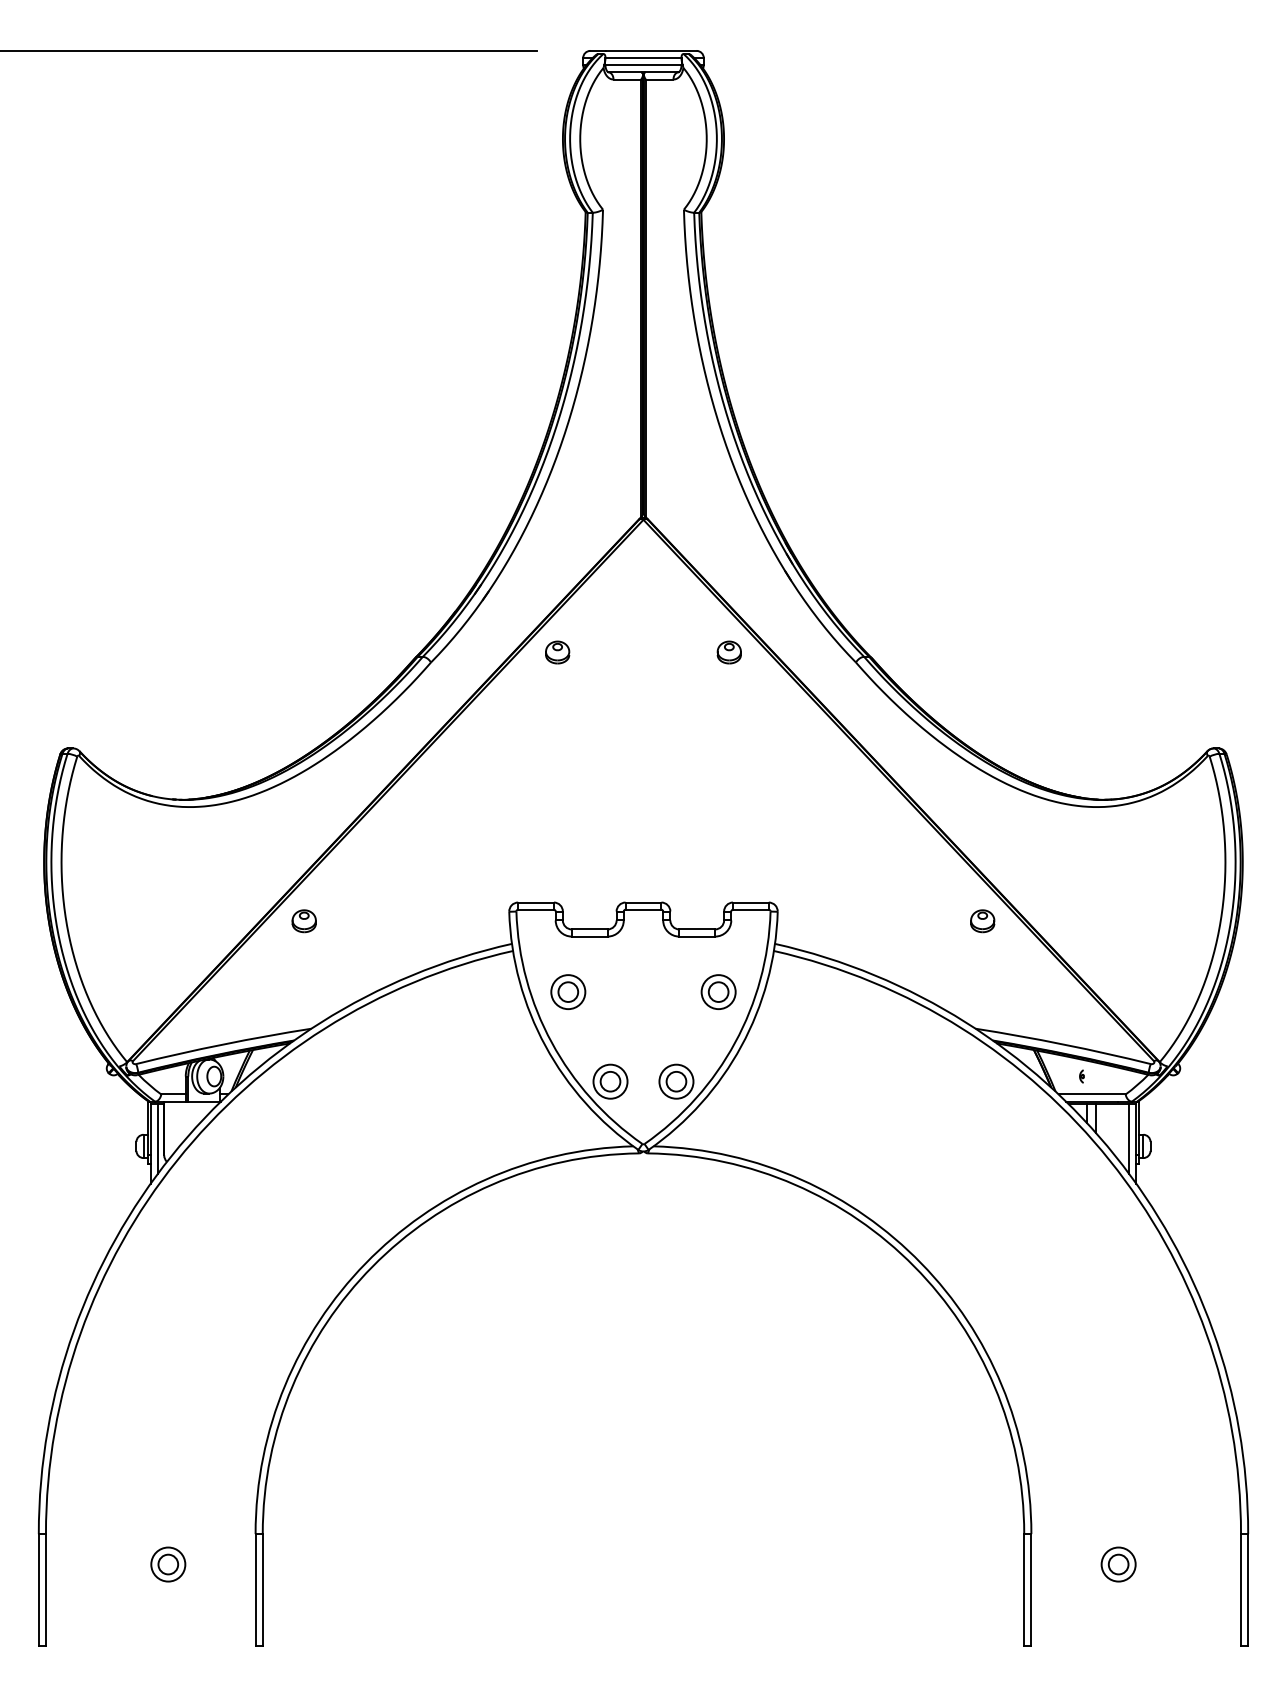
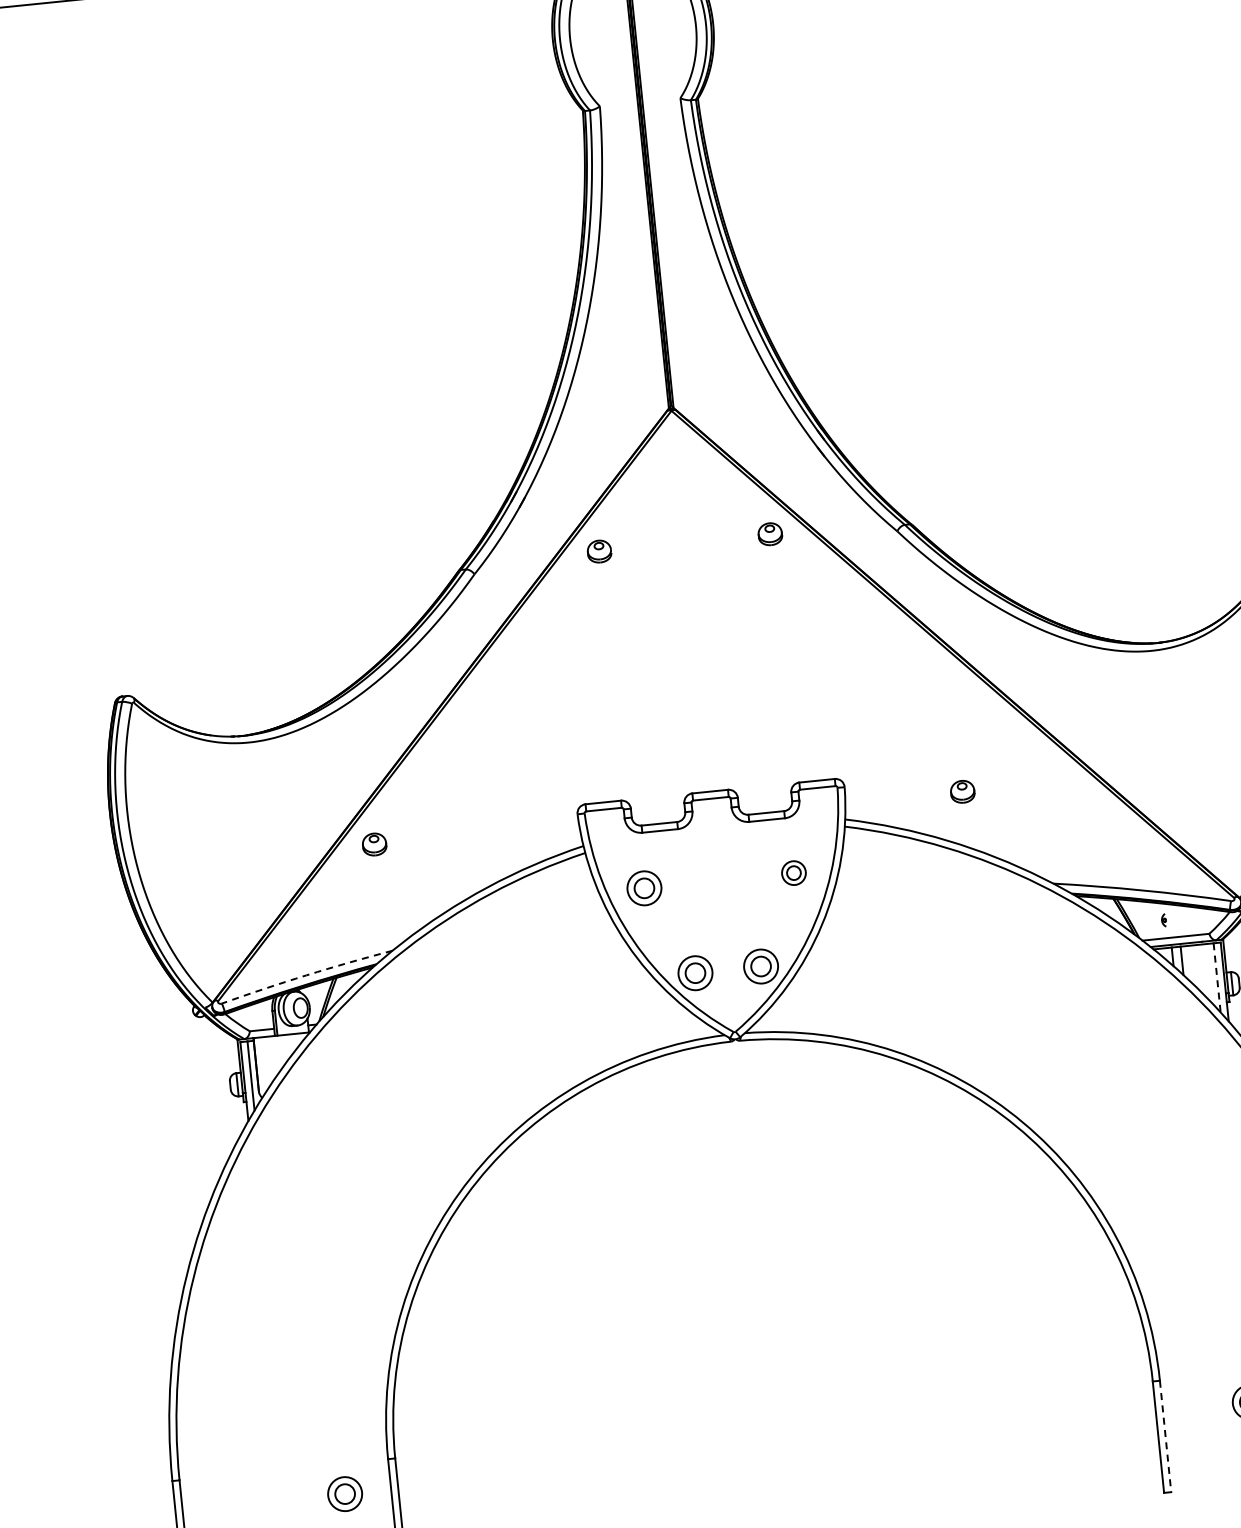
part: (982, 921) -> (962, 792), moved
part: (718, 991) -> (793, 872), size x0.7
arc: (223, 1044) -> (306, 975), solid -> dashed
line: (1129, 1139) -> (1217, 978), solid -> dashed
part: (168, 1564) -> (345, 1494), moved
line: (1031, 1590) -> (1165, 1436), solid -> dashed

